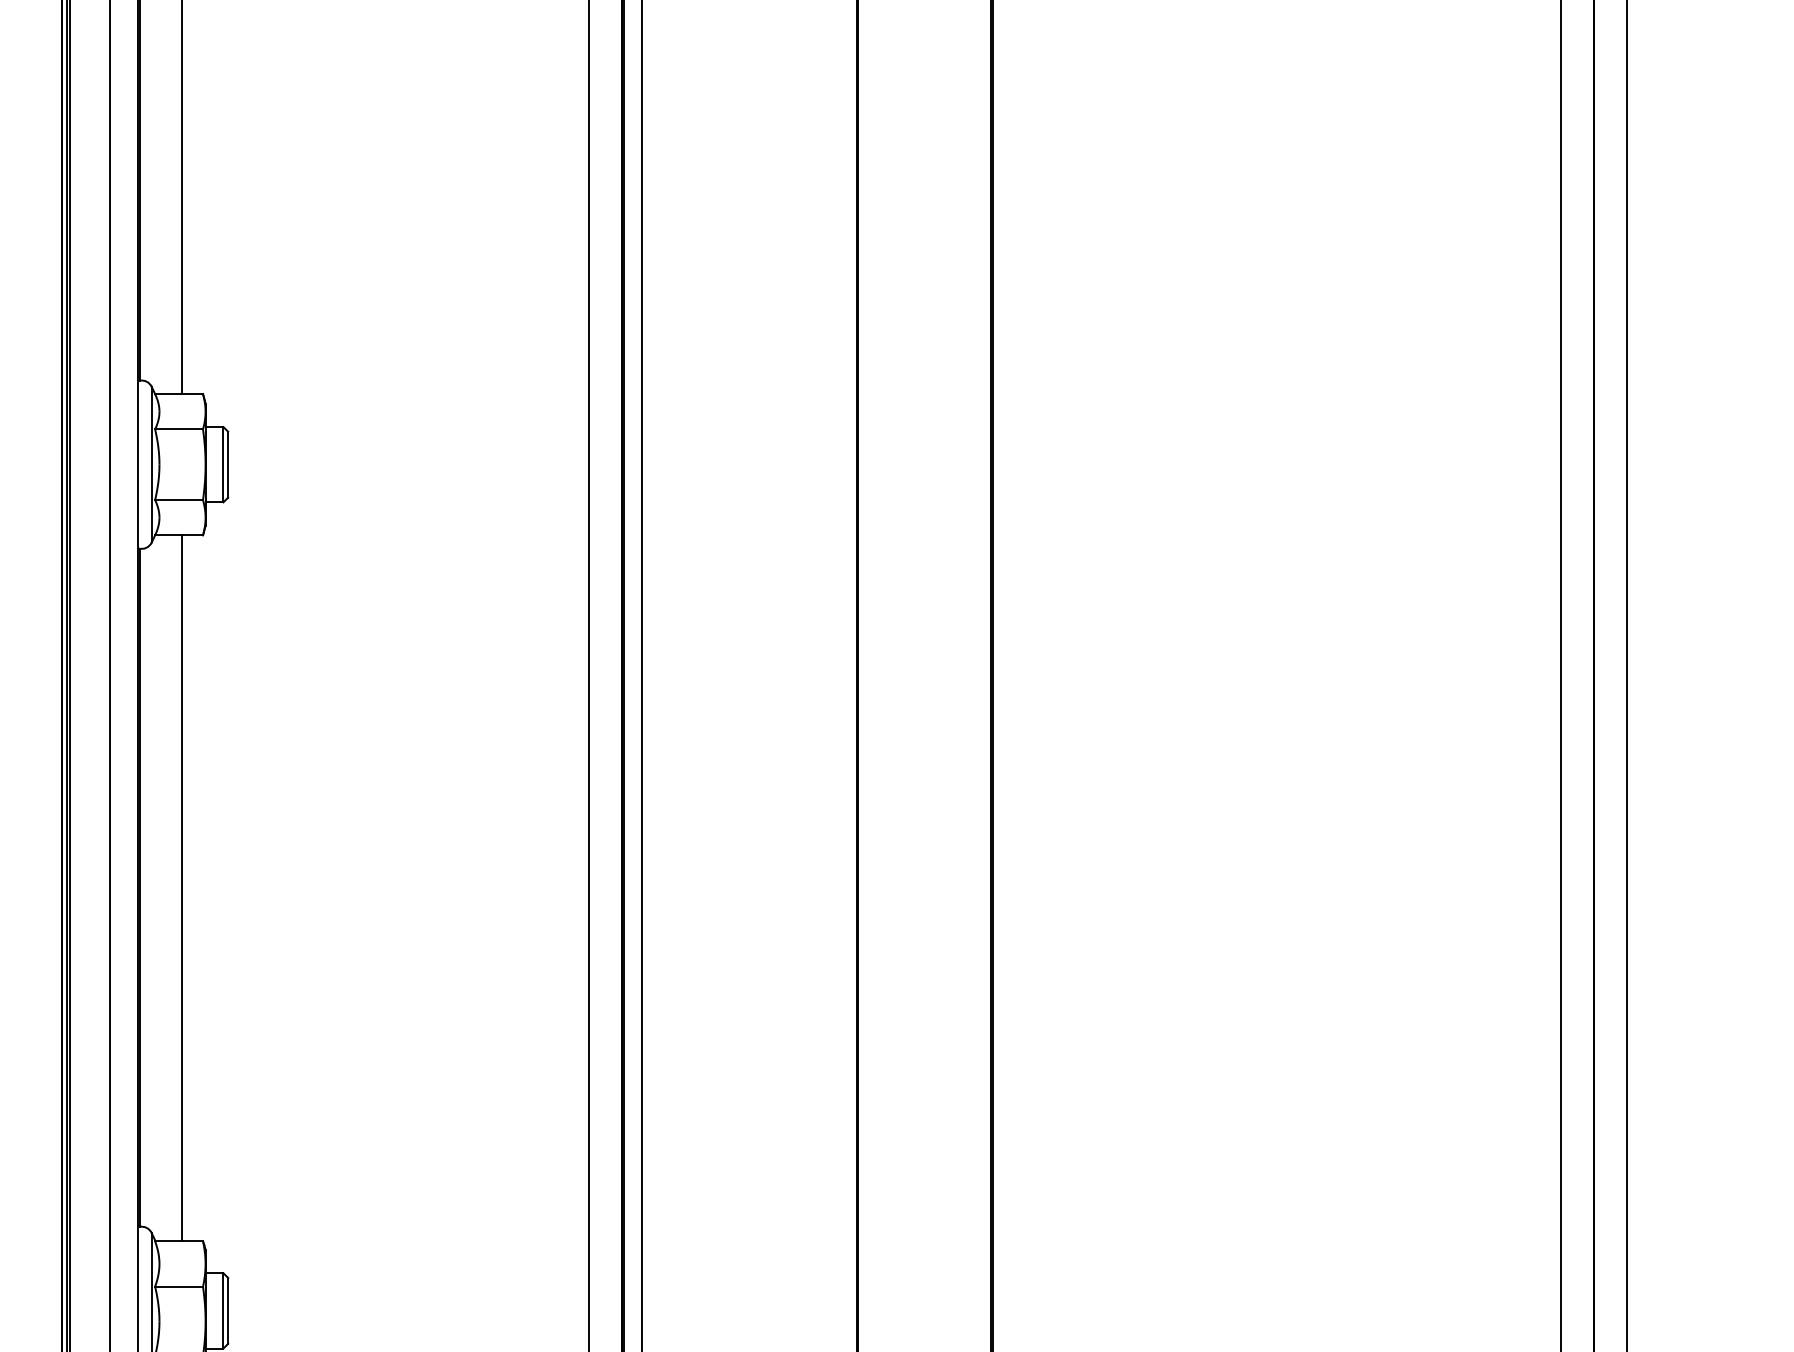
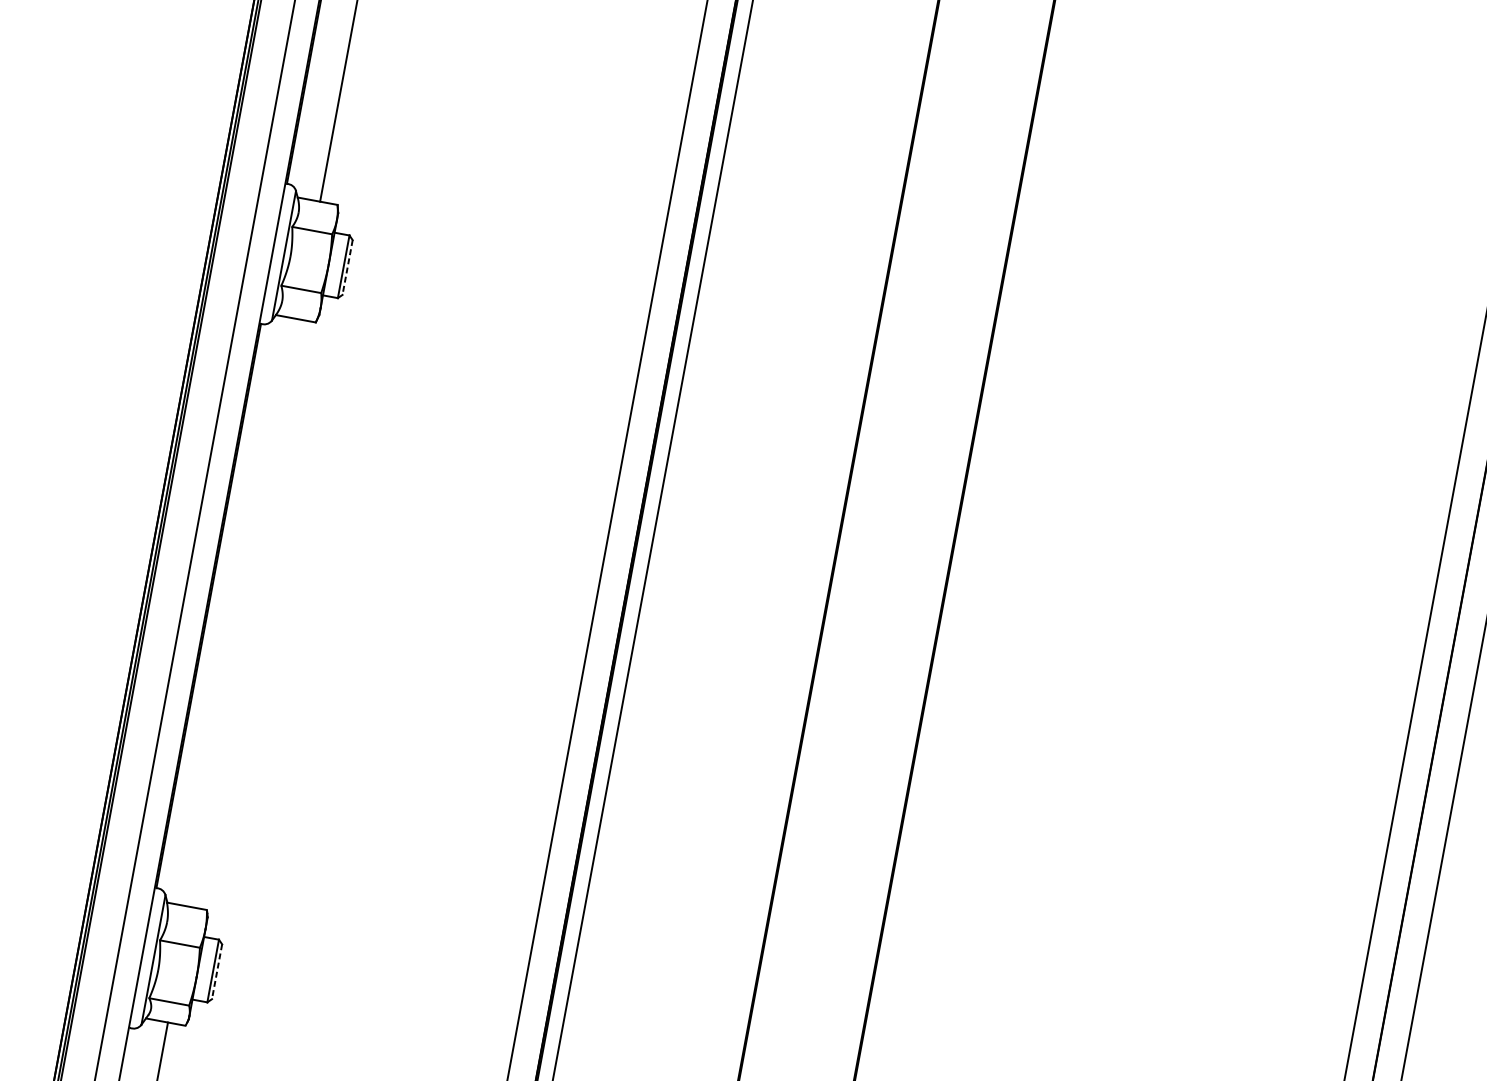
line: (228, 464) -> (347, 267), solid -> dashed
line: (182, 888) -> (244, 613), removed
line: (228, 1310) -> (217, 971), solid -> dashed

